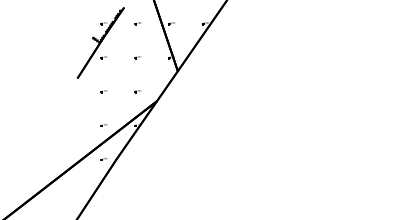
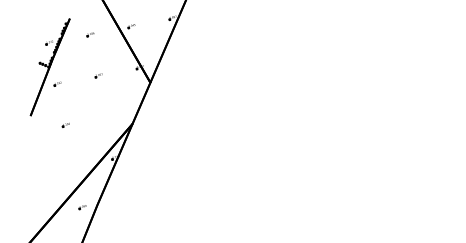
part: (137, 91) -> (106, 117), removed
part: (103, 125) -> (73, 166), removed

